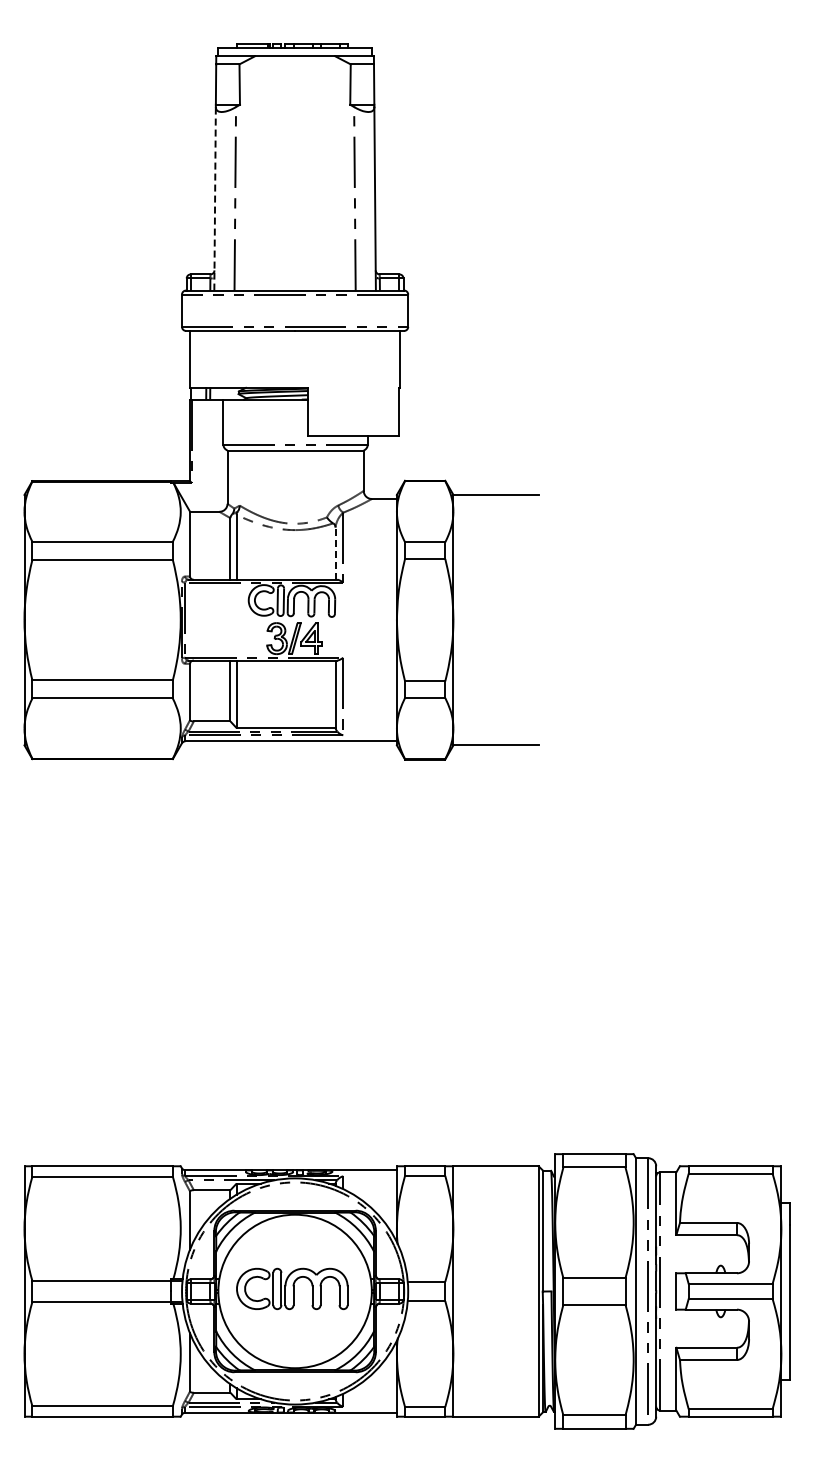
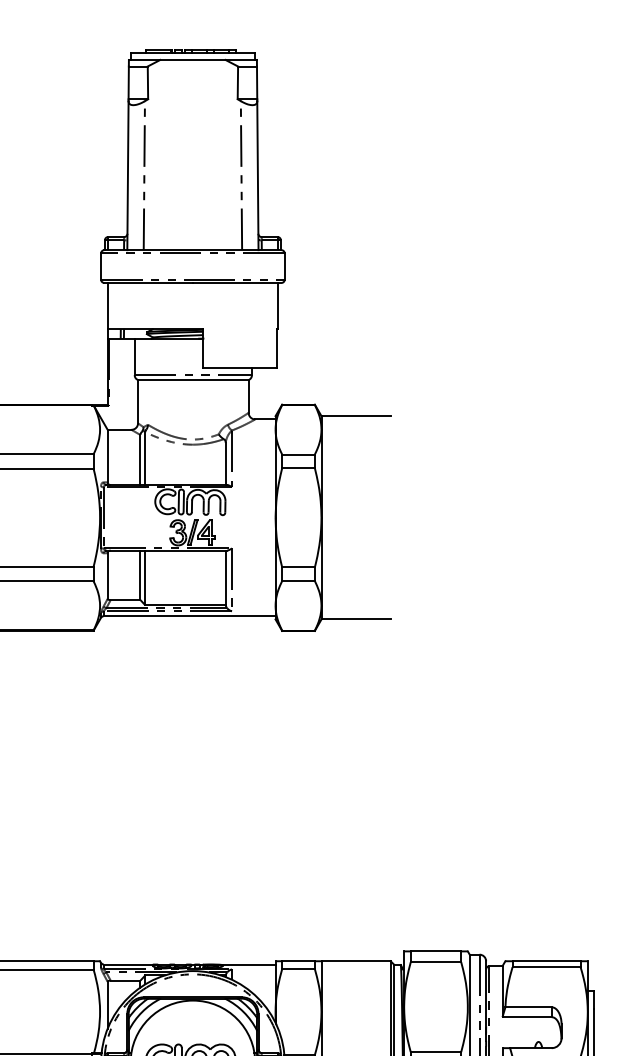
line: (215, 198) -> (128, 175), dashed -> solid
line: (335, 553) -> (225, 463), dashed -> solid

